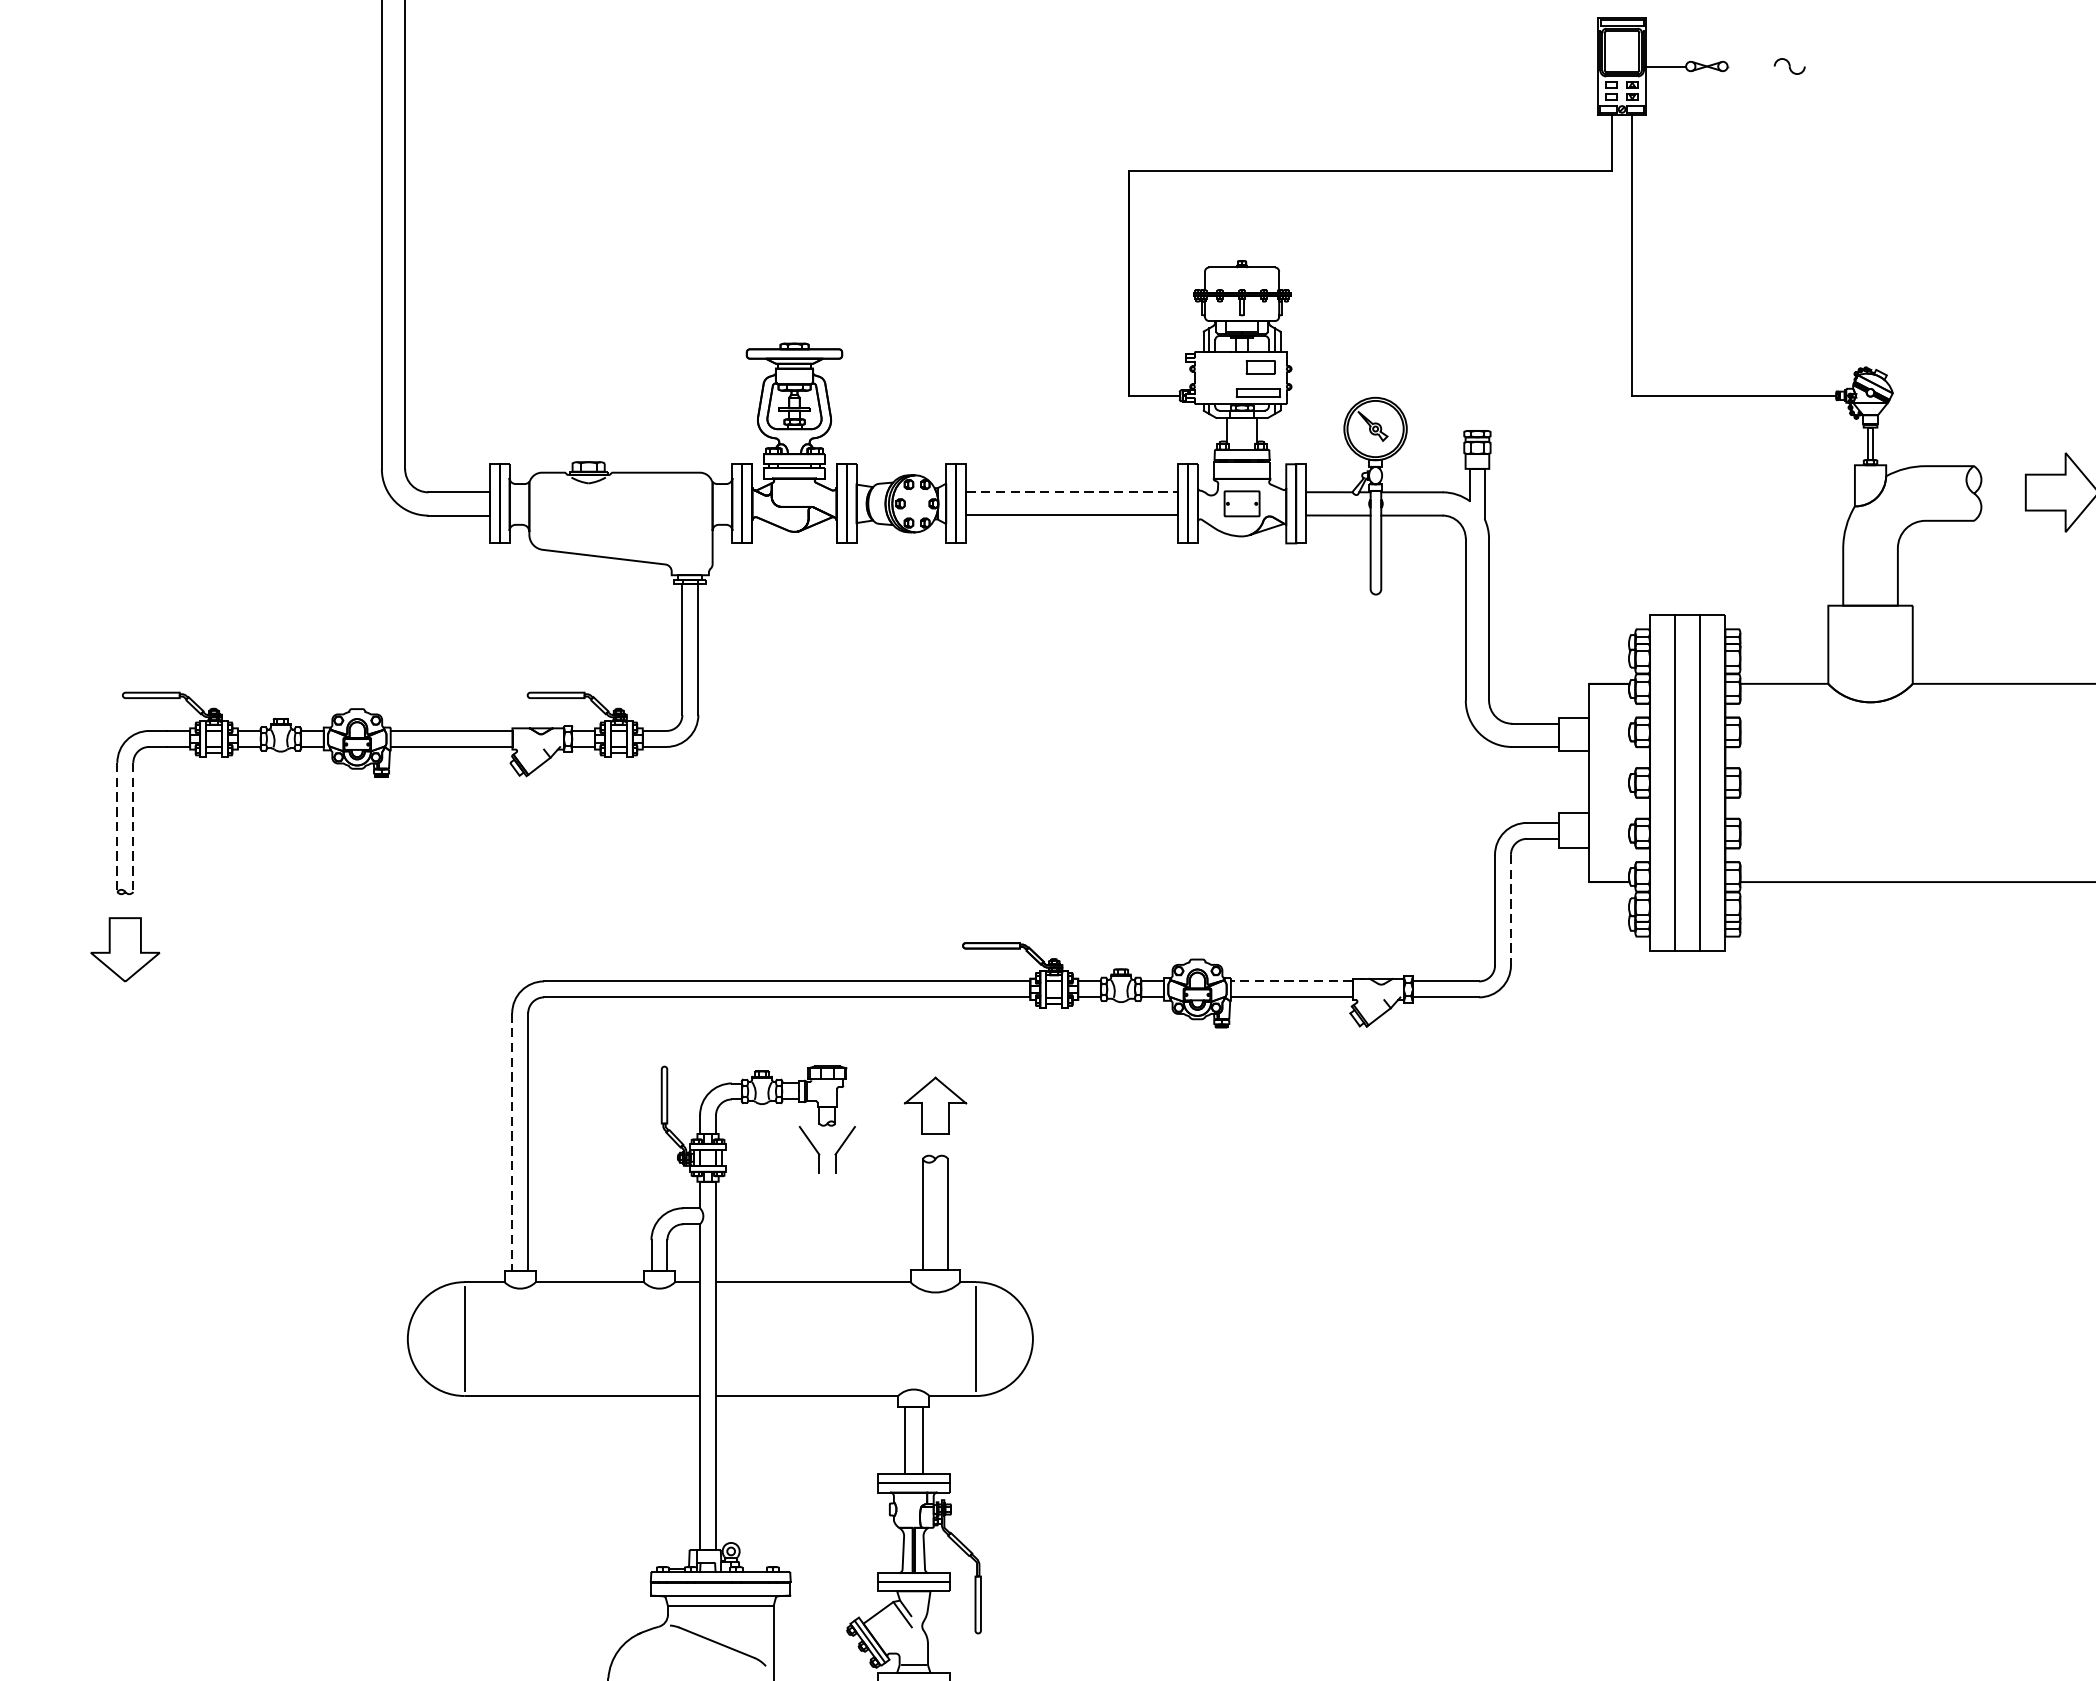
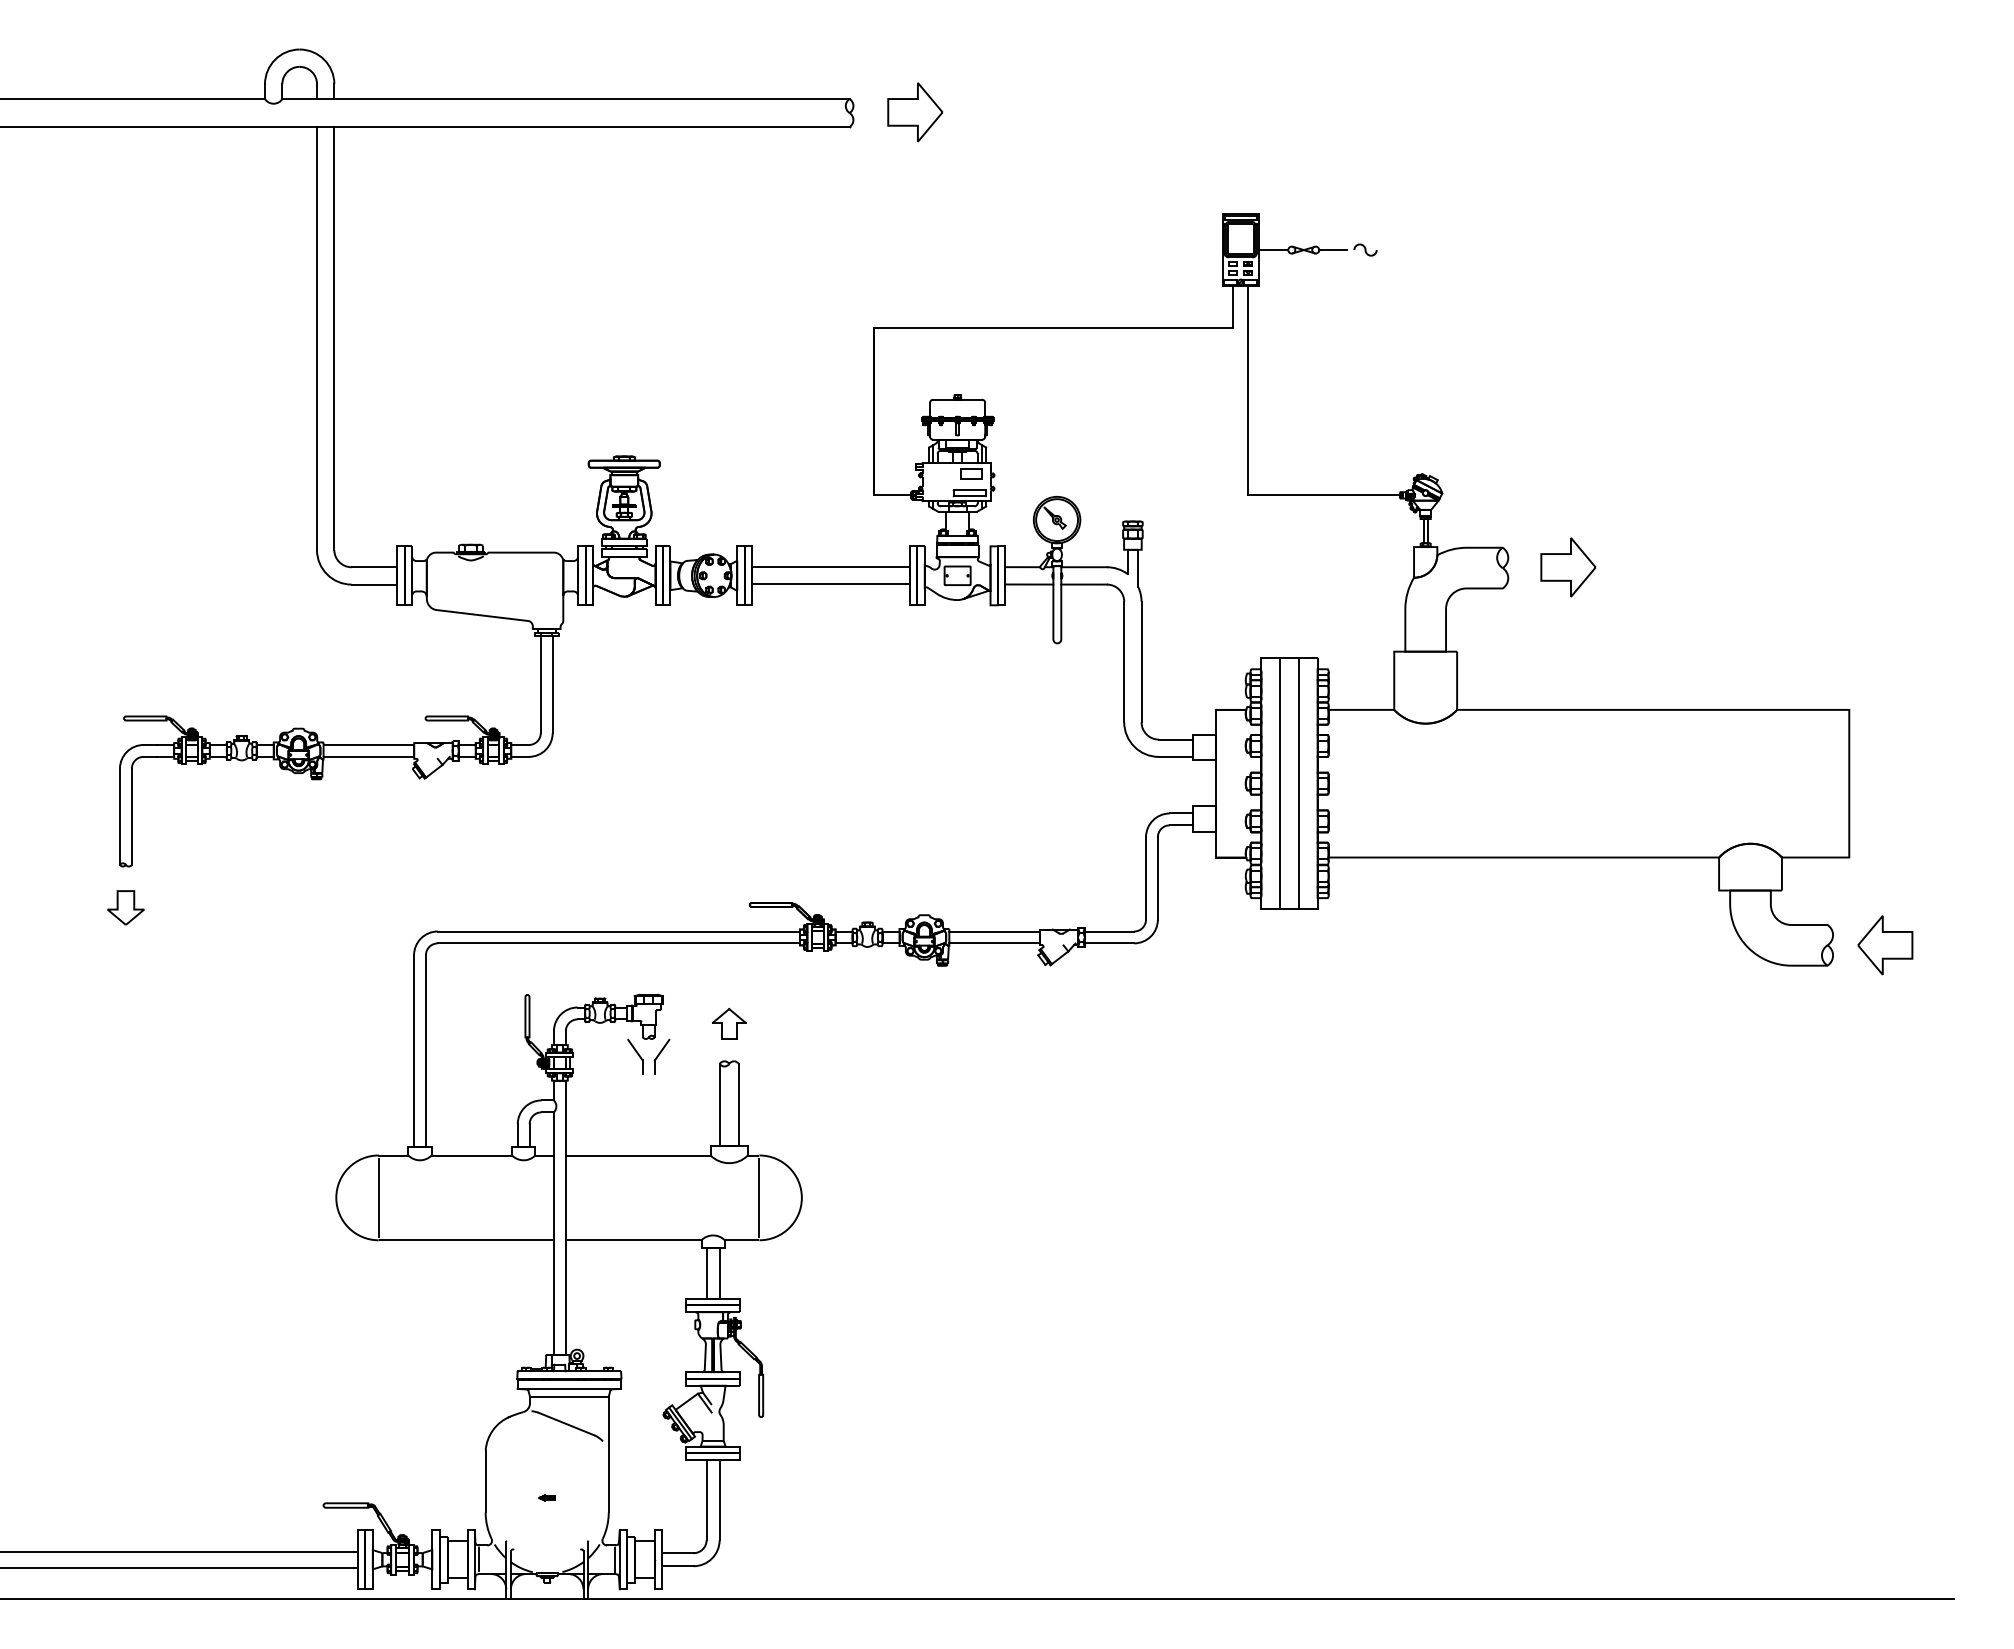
line: (1745, 67) -> (1332, 250), added
line: (1072, 492) -> (831, 567), dashed -> solid
line: (118, 828) -> (120, 817), dashed -> solid
line: (132, 828) -> (131, 817), dashed -> solid
line: (1510, 910) -> (1157, 878), dashed -> solid
part: (124, 949) -> (125, 907), size x0.71
line: (1291, 981) -> (994, 931), dashed -> solid
part: (934, 1104) -> (728, 1023), size x0.71
line: (512, 1142) -> (414, 1051), dashed -> solid

